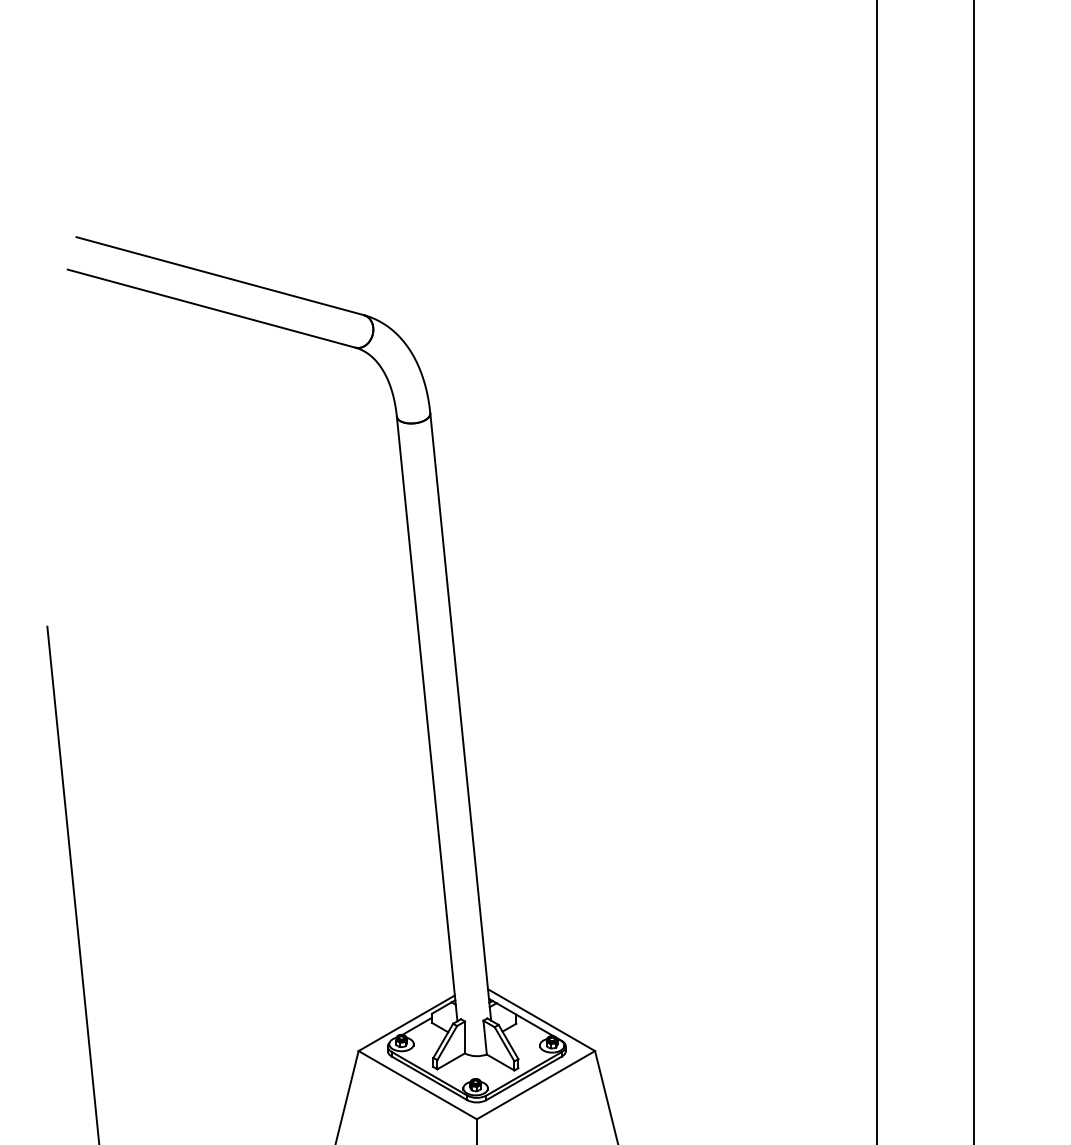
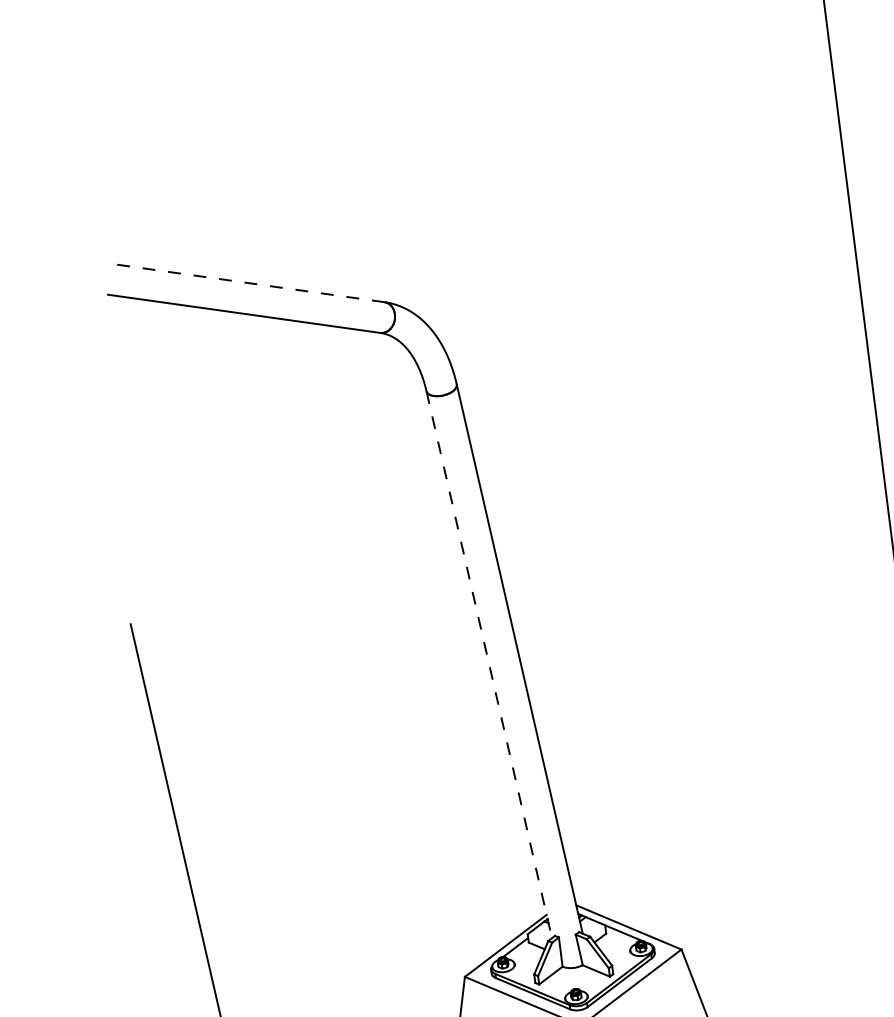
line: (220, 276) -> (248, 283), solid -> dashed
line: (427, 718) -> (489, 664), solid -> dashed

